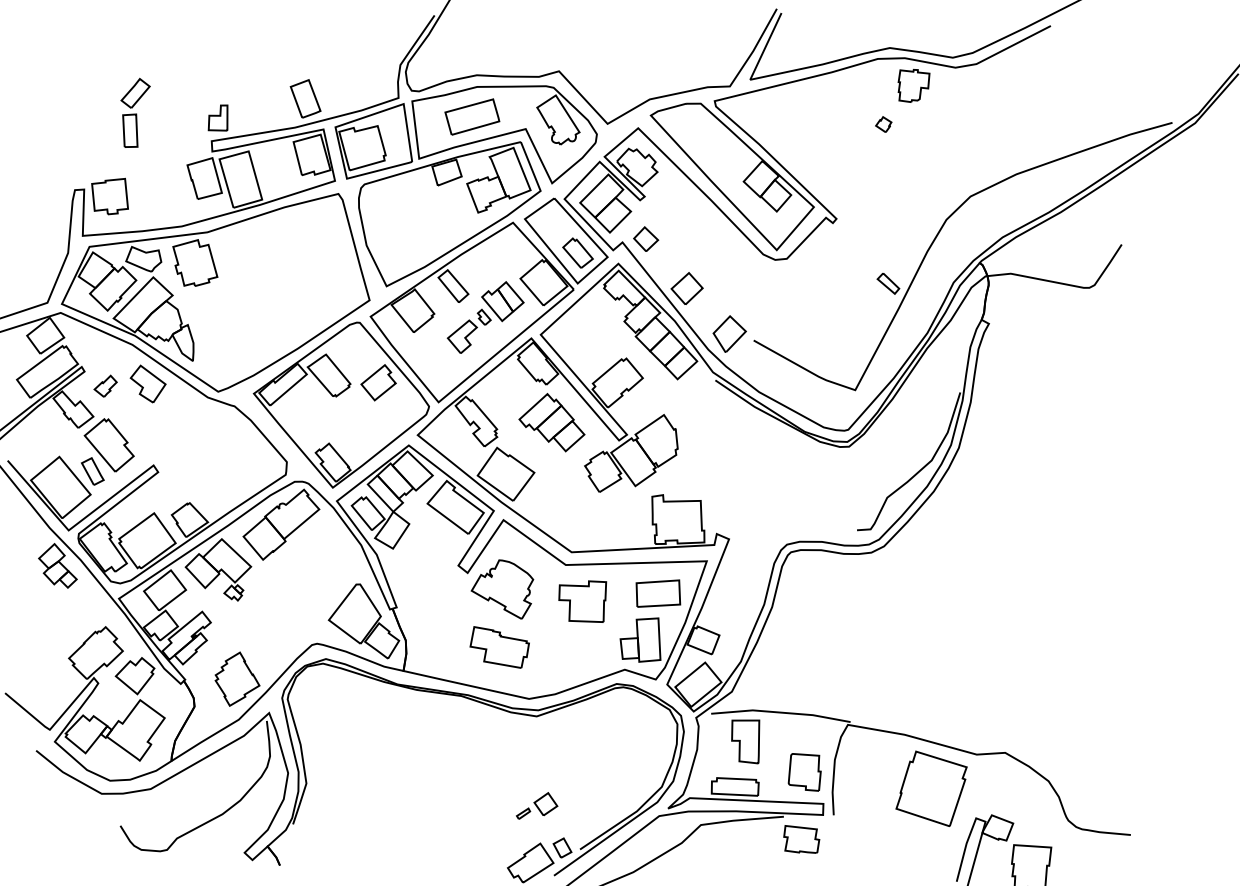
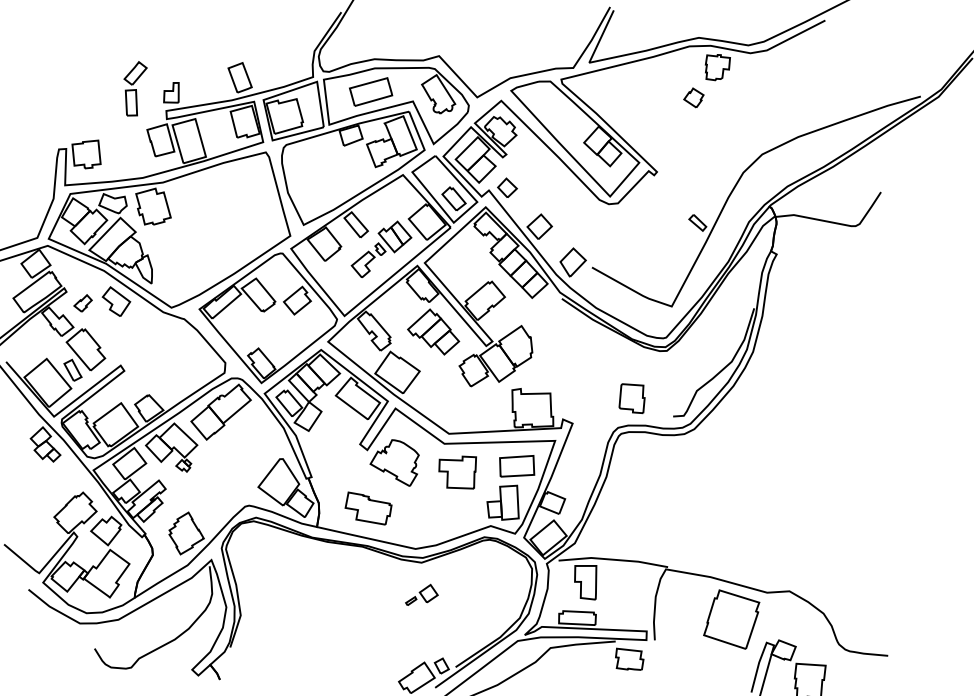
part: (135, 112) -> (135, 88), moved
part: (884, 124) -> (694, 97), size x1.6
part: (499, 647) -> (368, 508), moved
part: (804, 772) -> (631, 398), moved
part: (536, 805) -> (421, 594), moved

